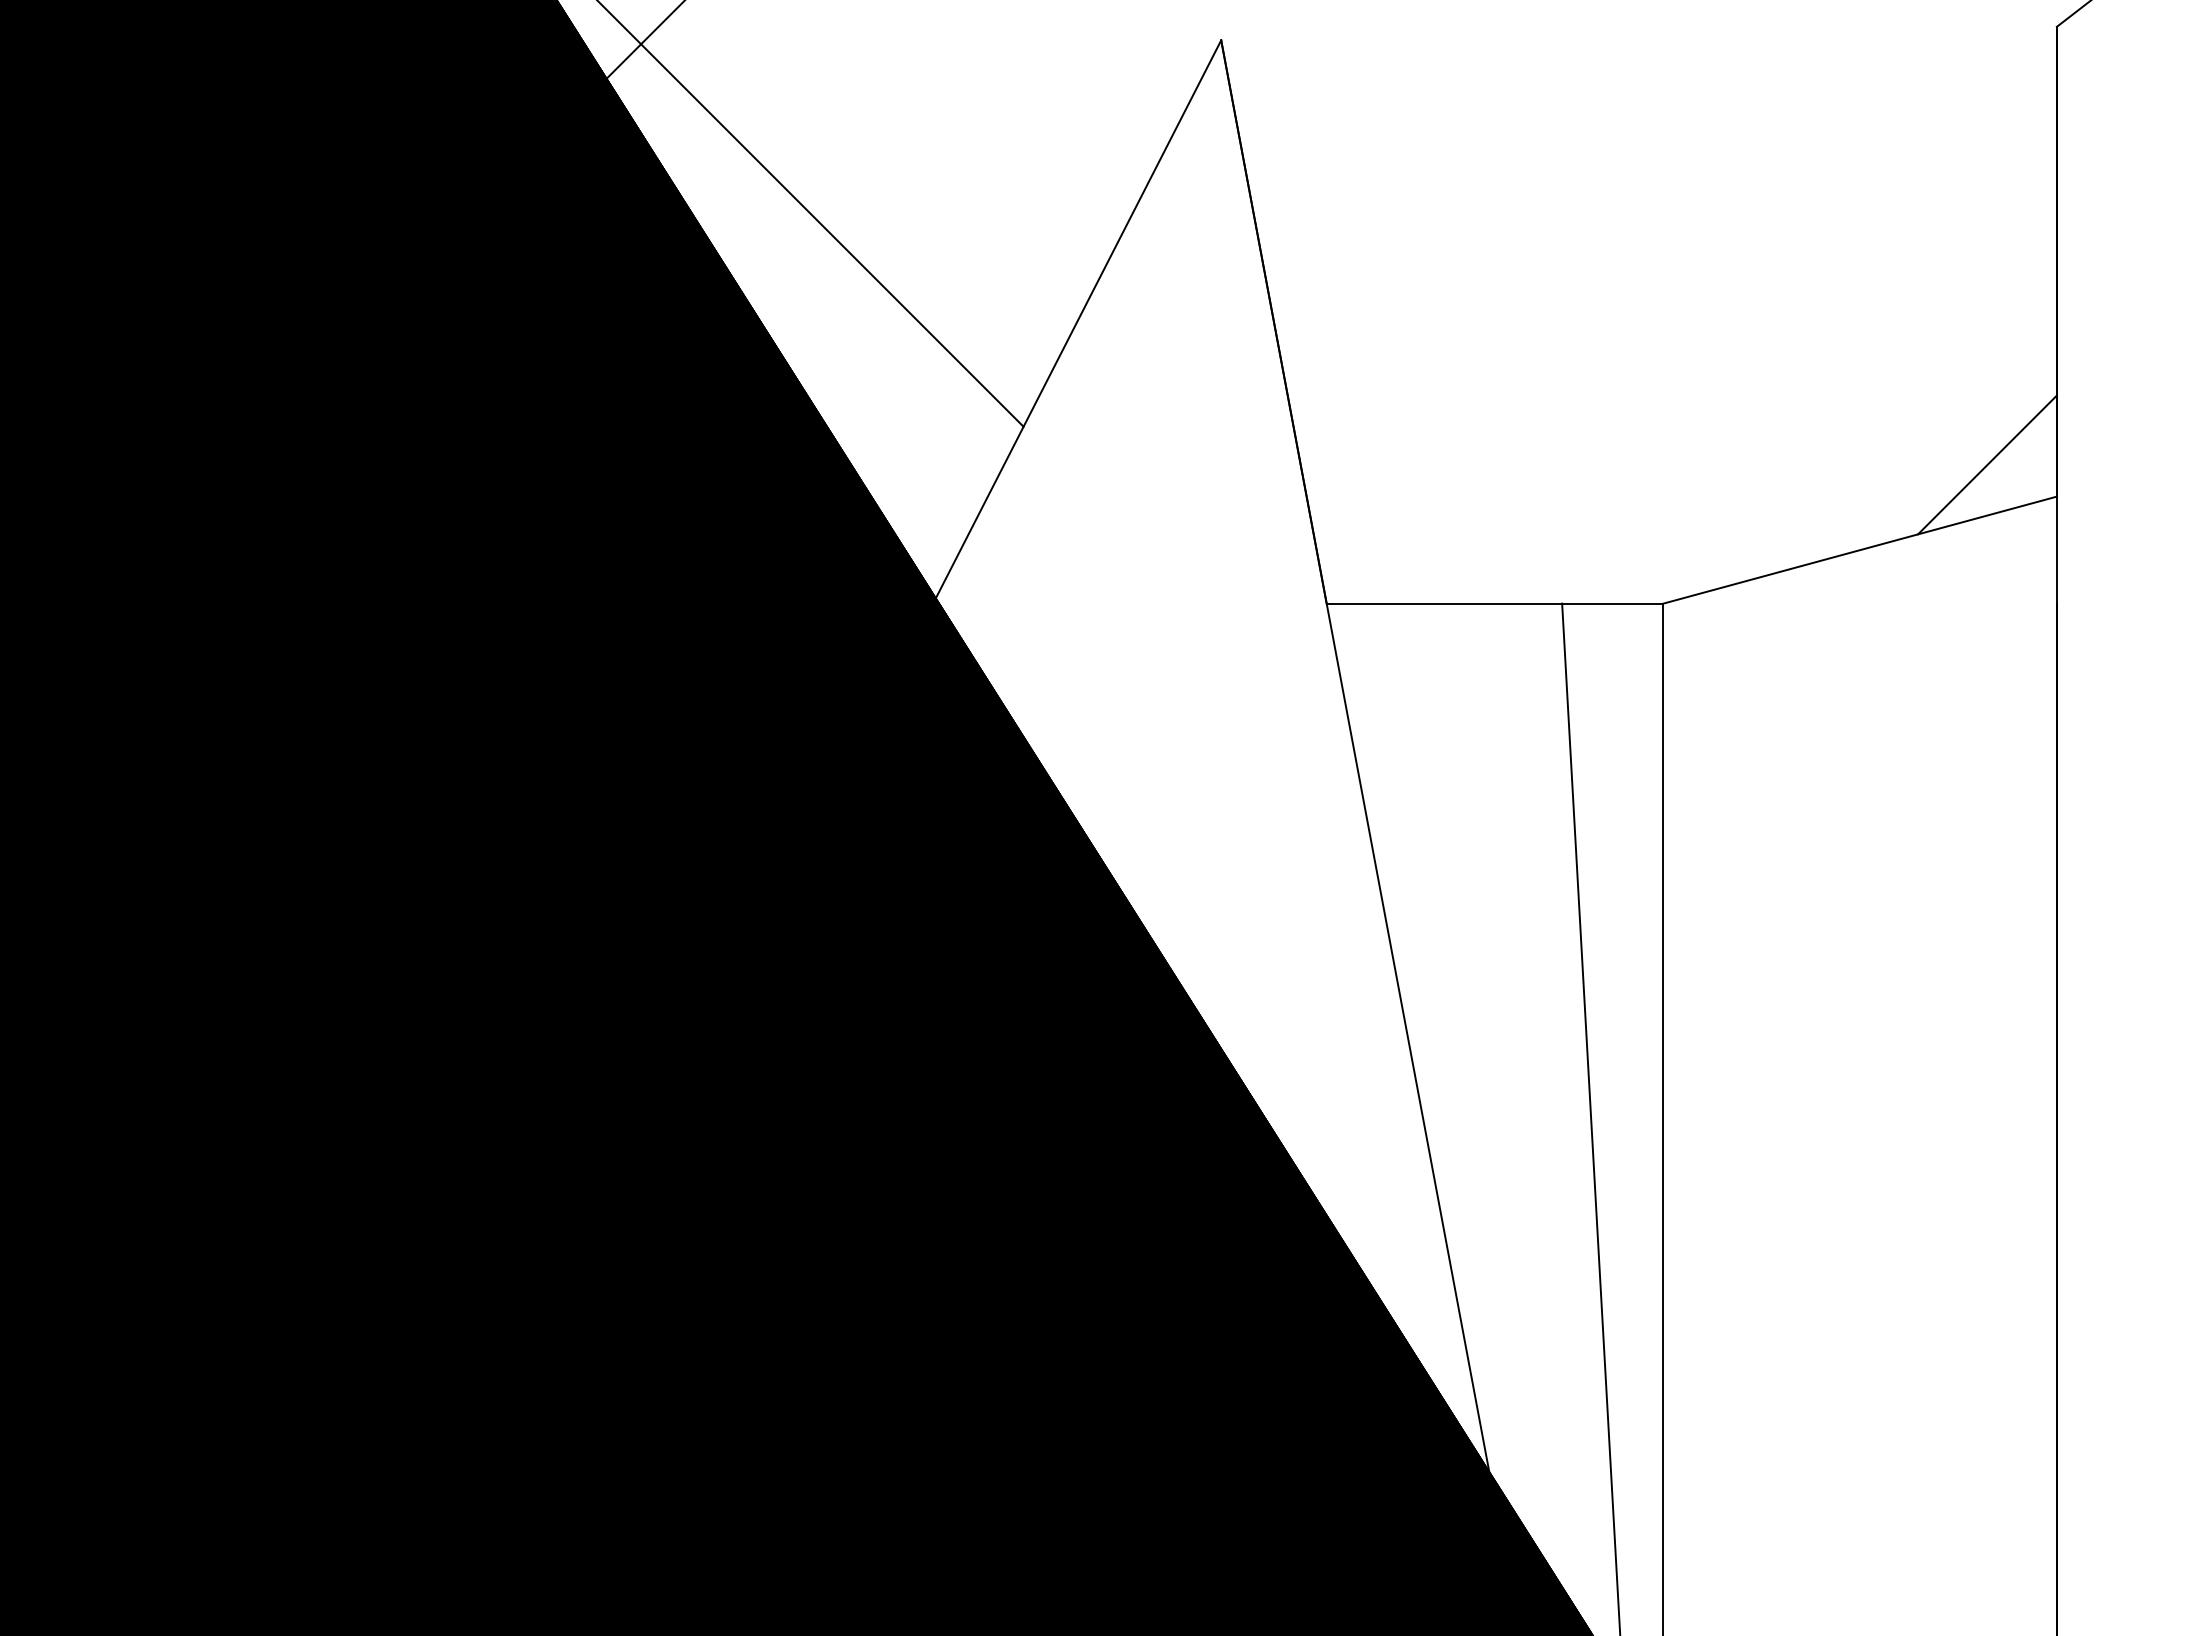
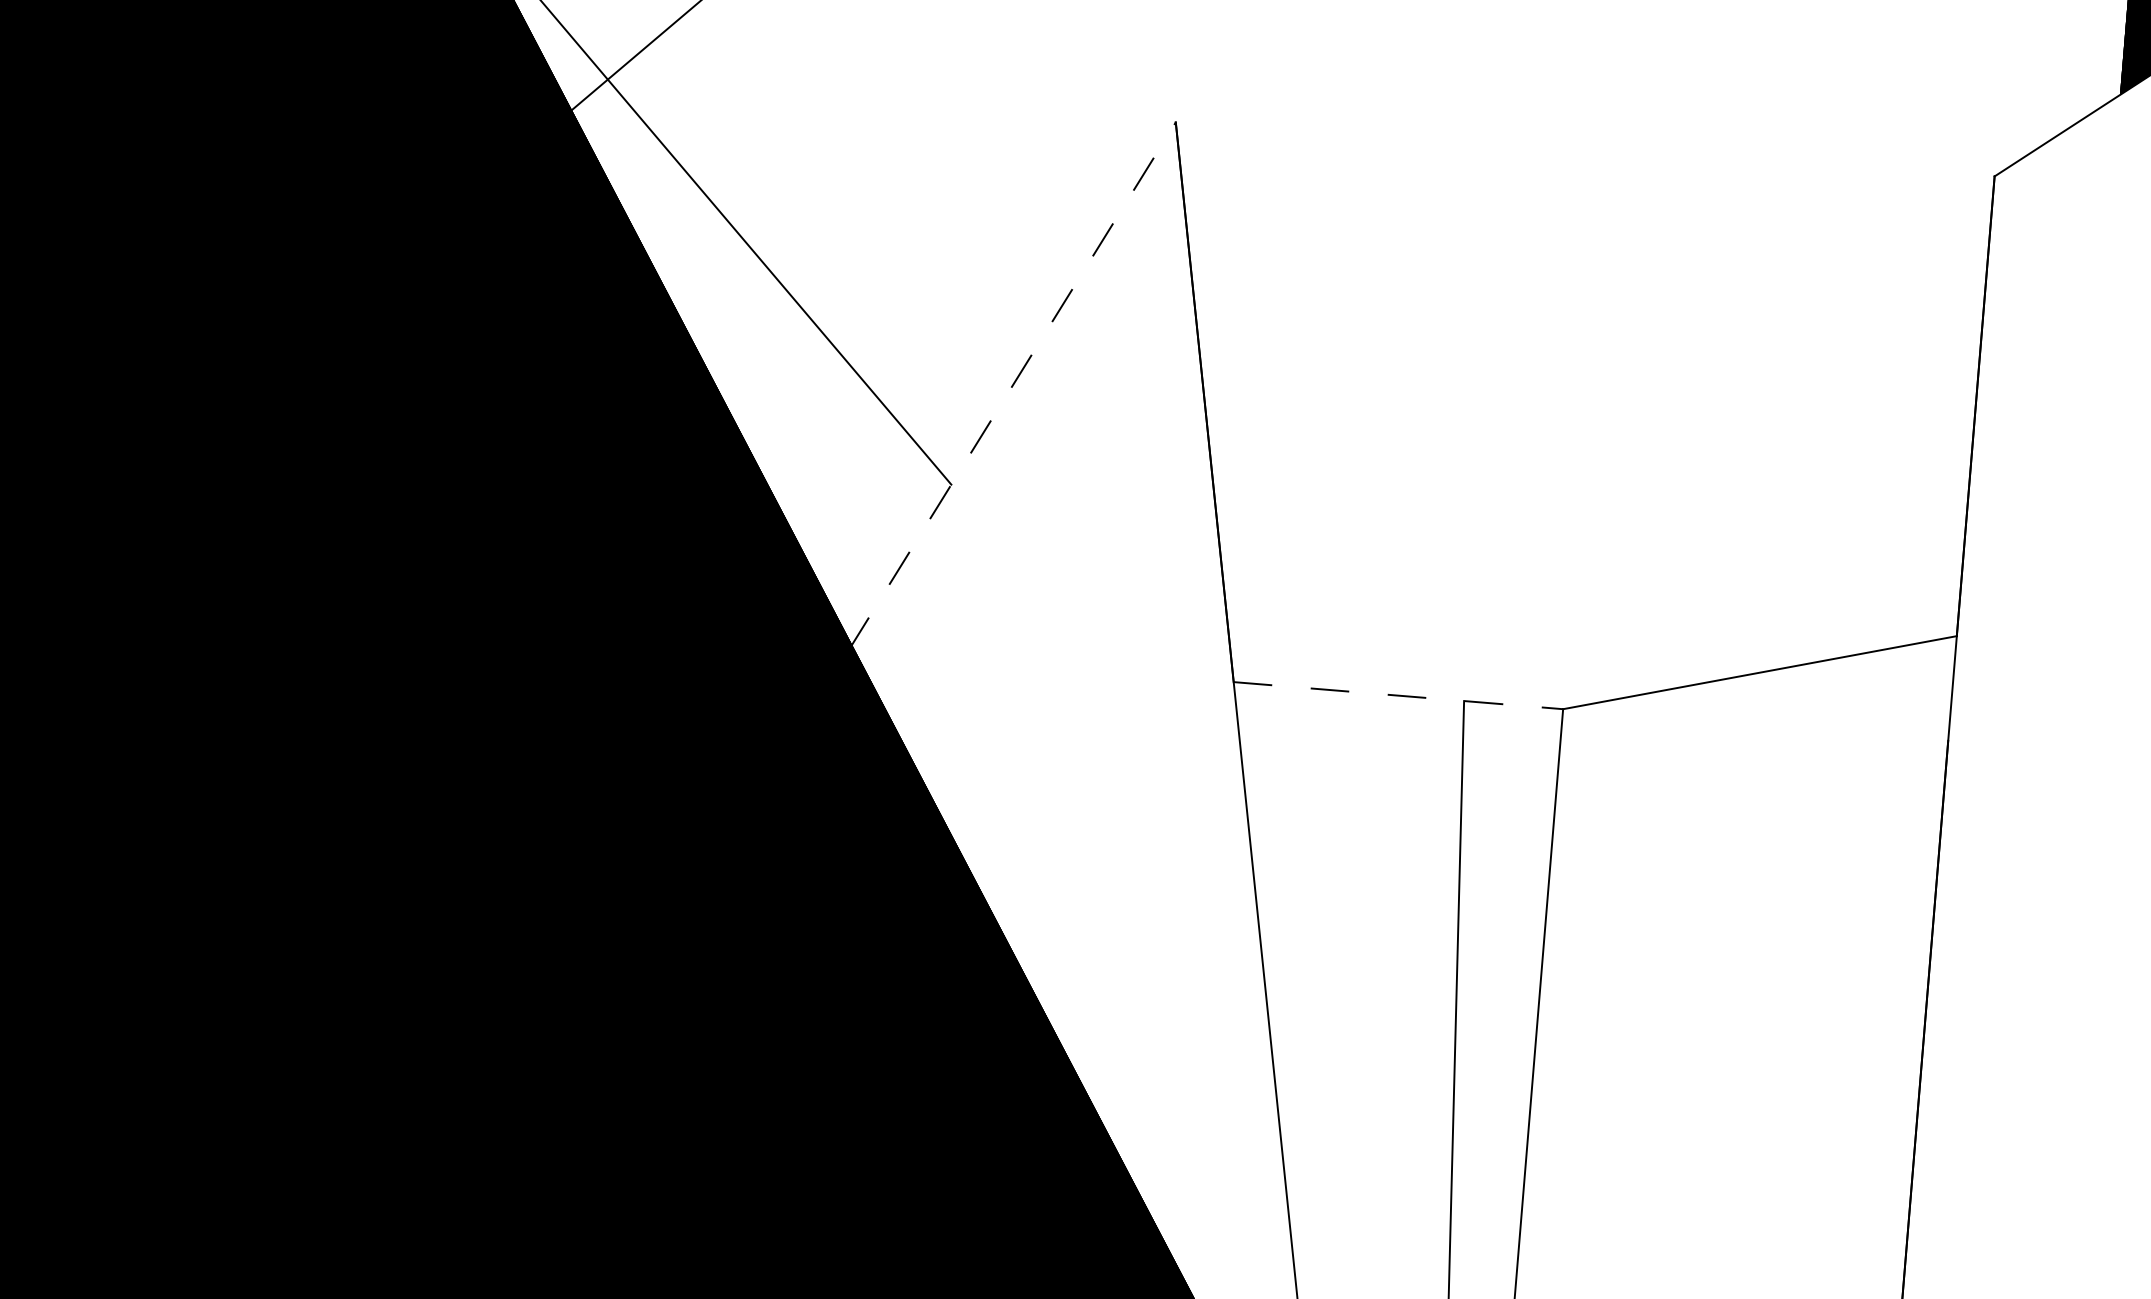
line: (1077, 321) -> (1012, 385), solid -> dashed
line: (1987, 464) -> (1891, 599), removed
line: (1495, 603) -> (1398, 695), solid -> dashed

